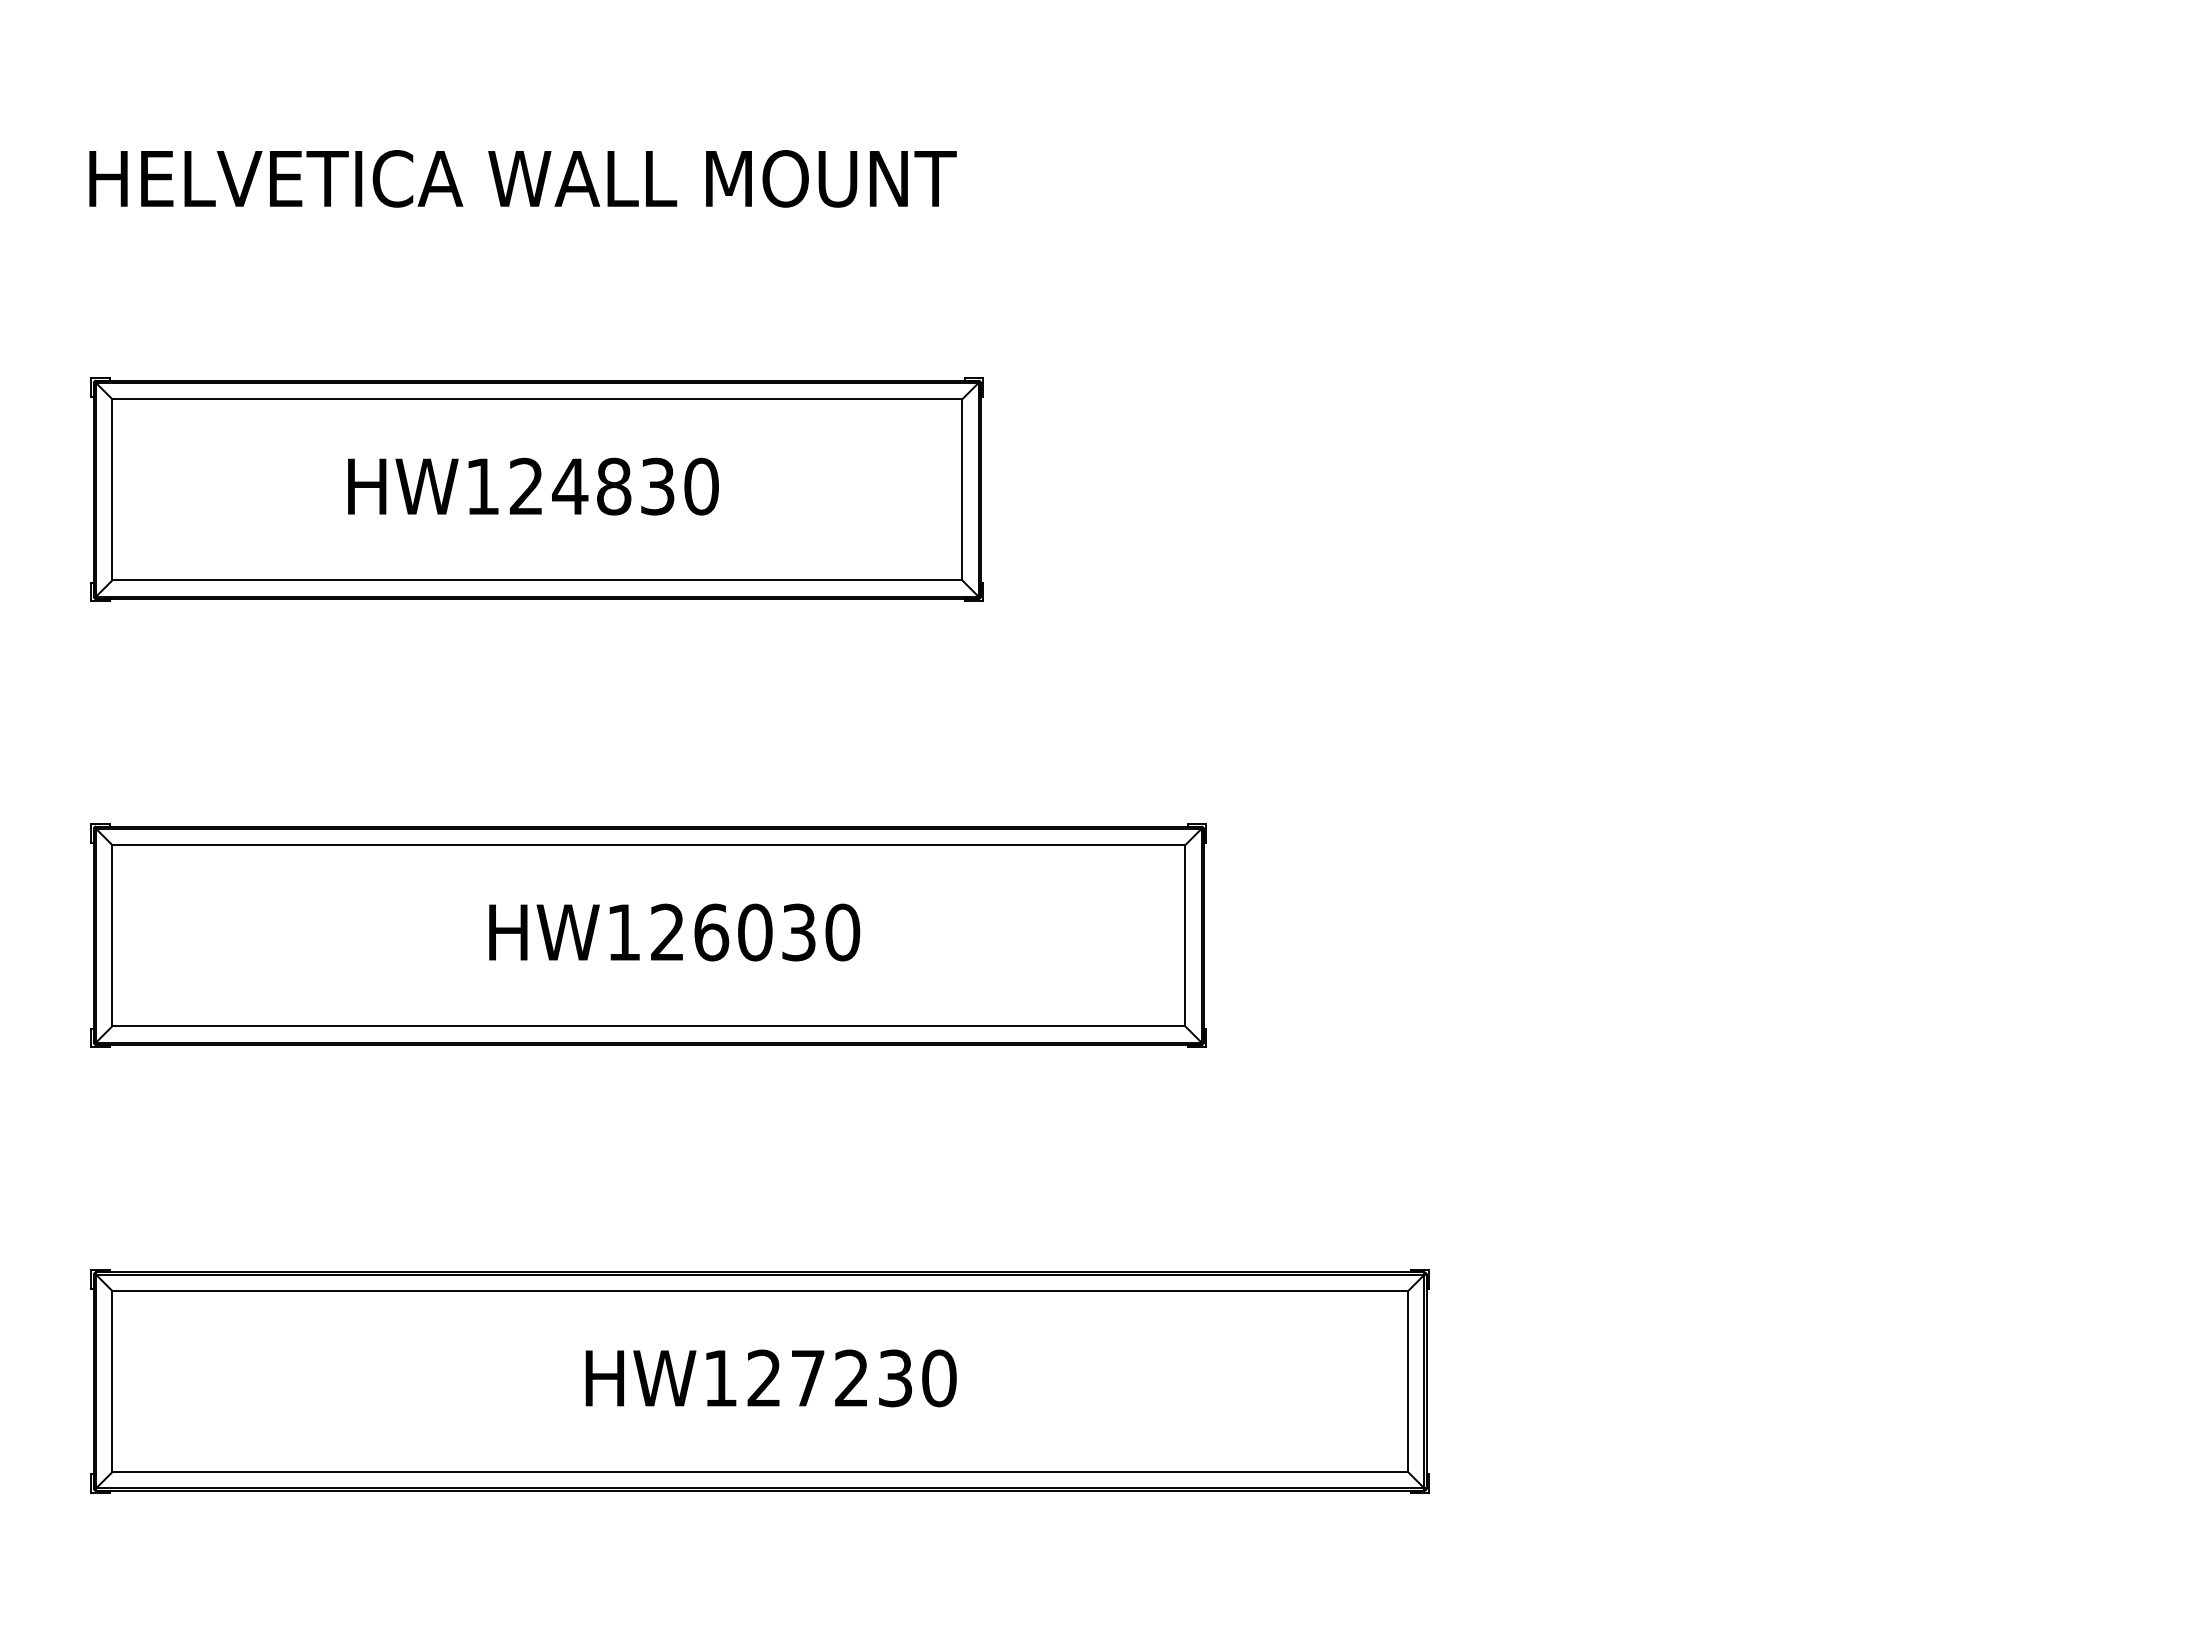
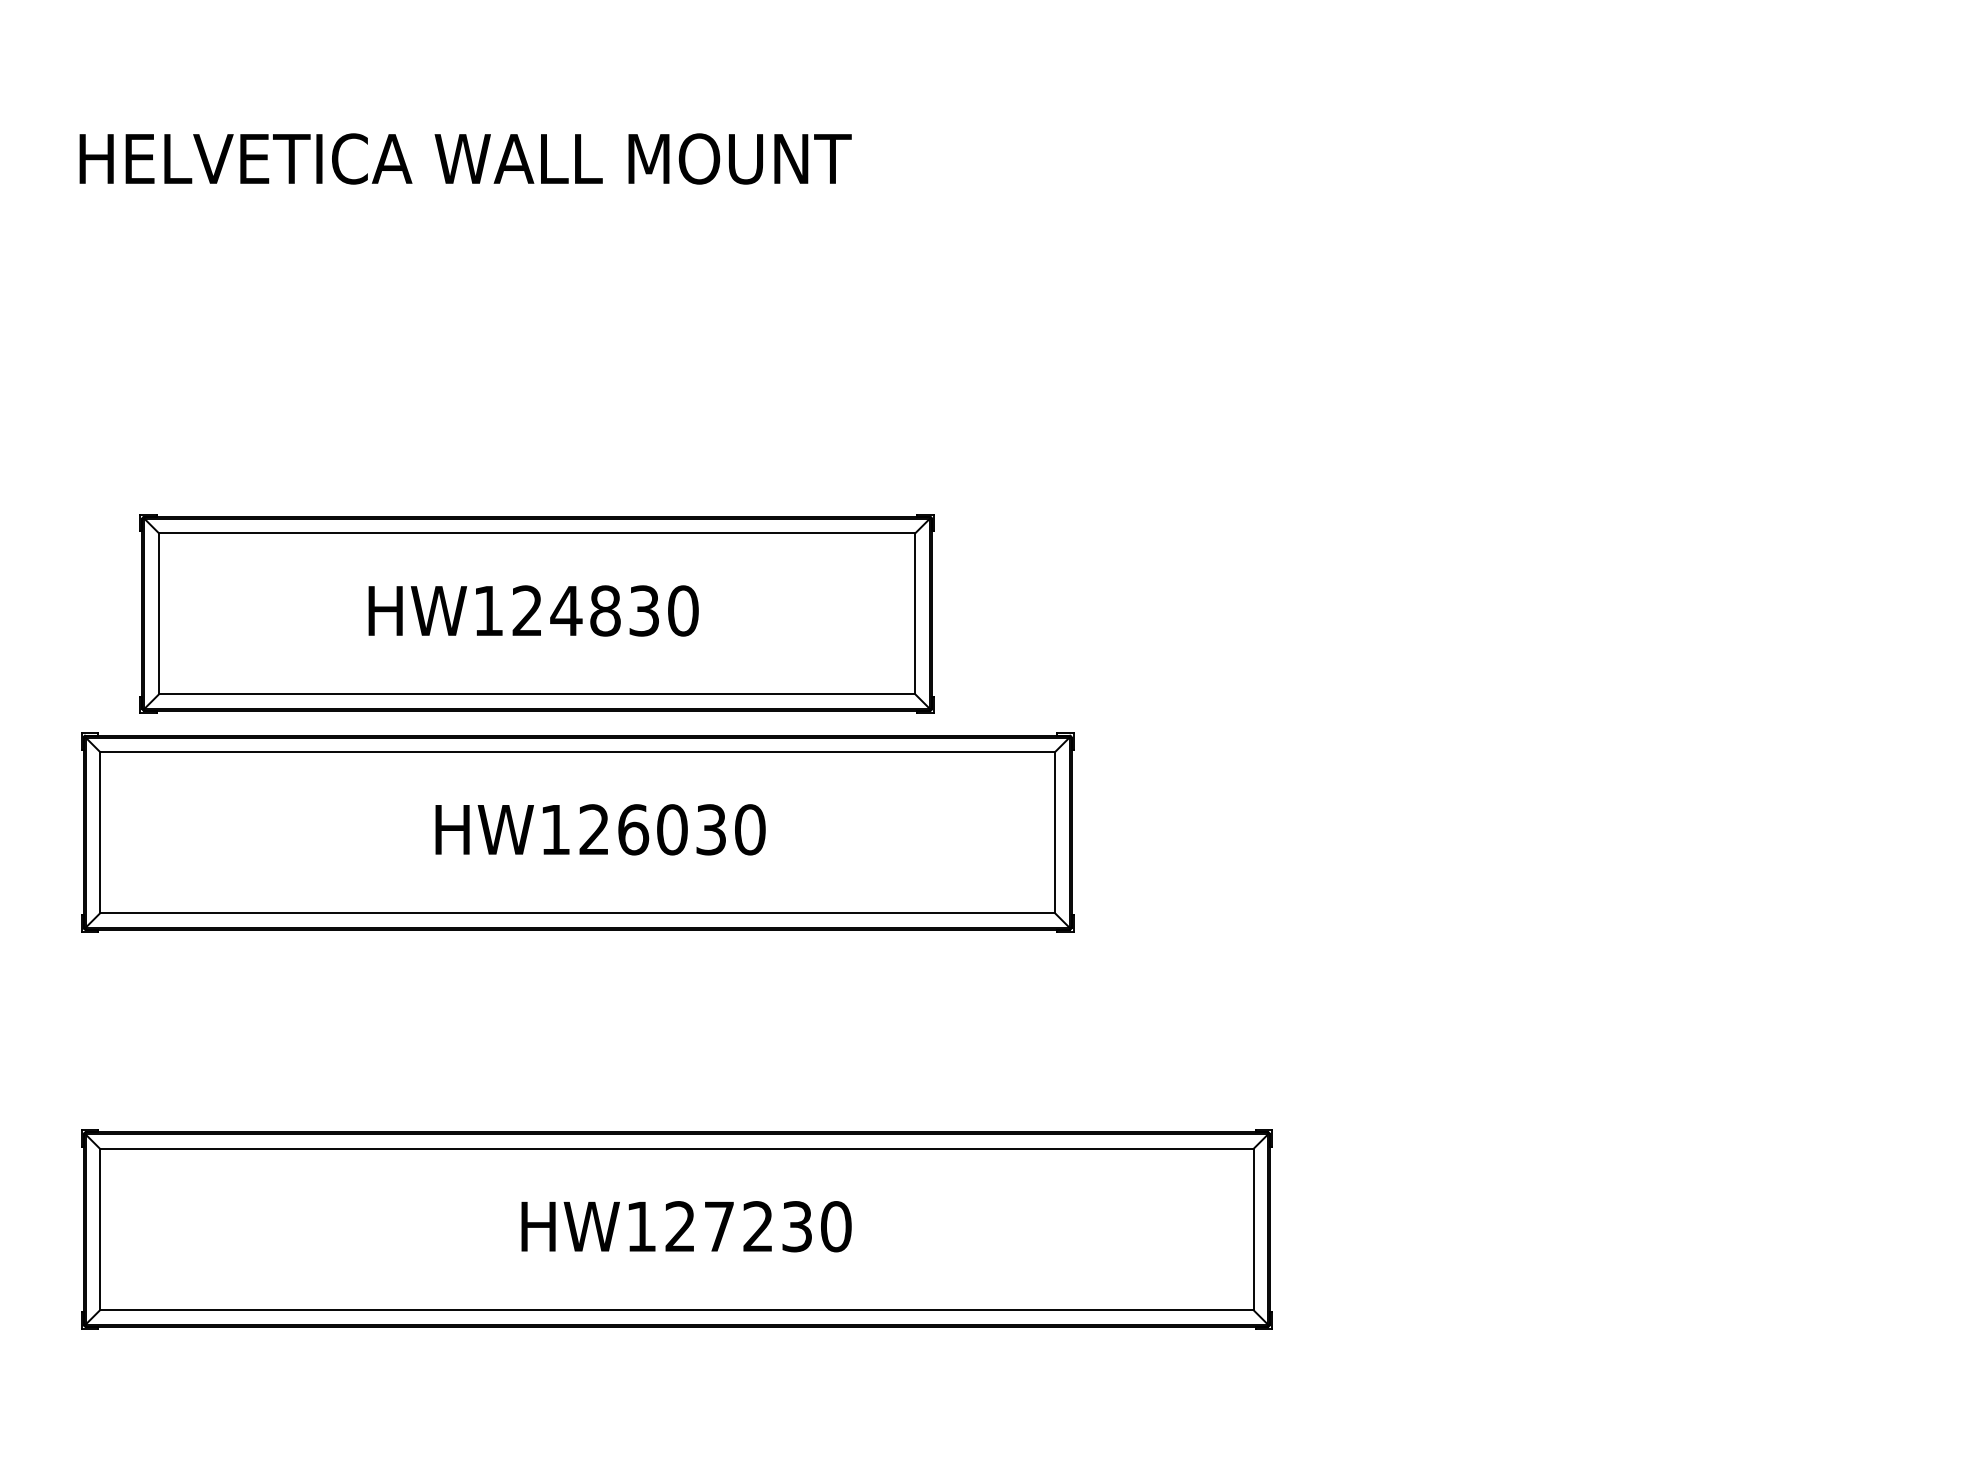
part: (536, 489) -> (536, 613), moved

